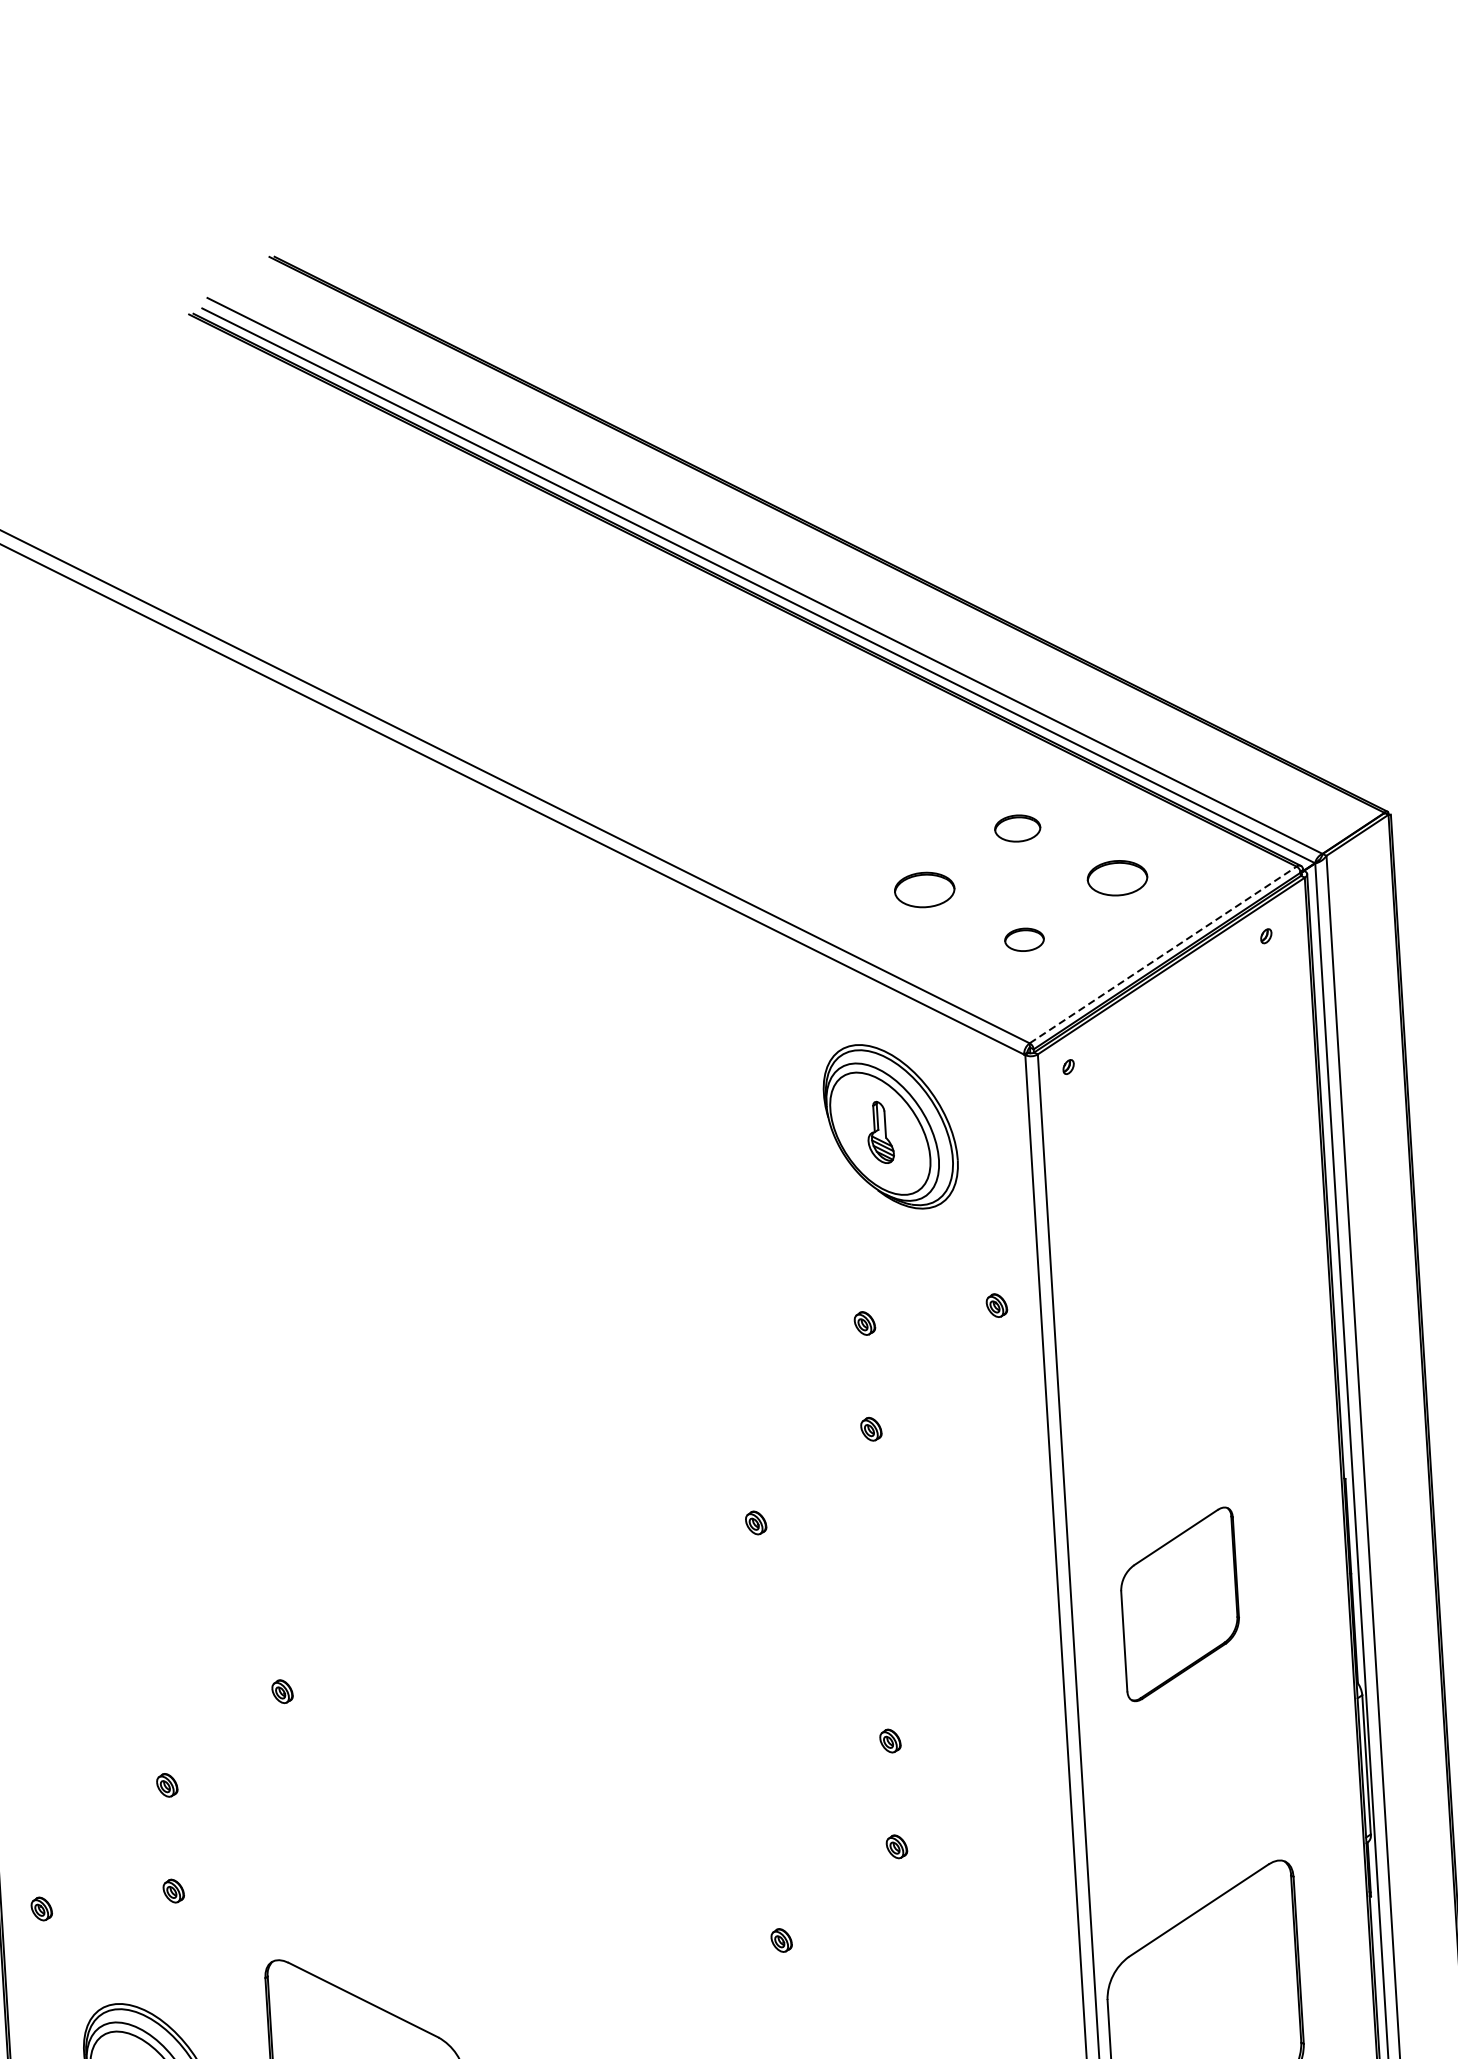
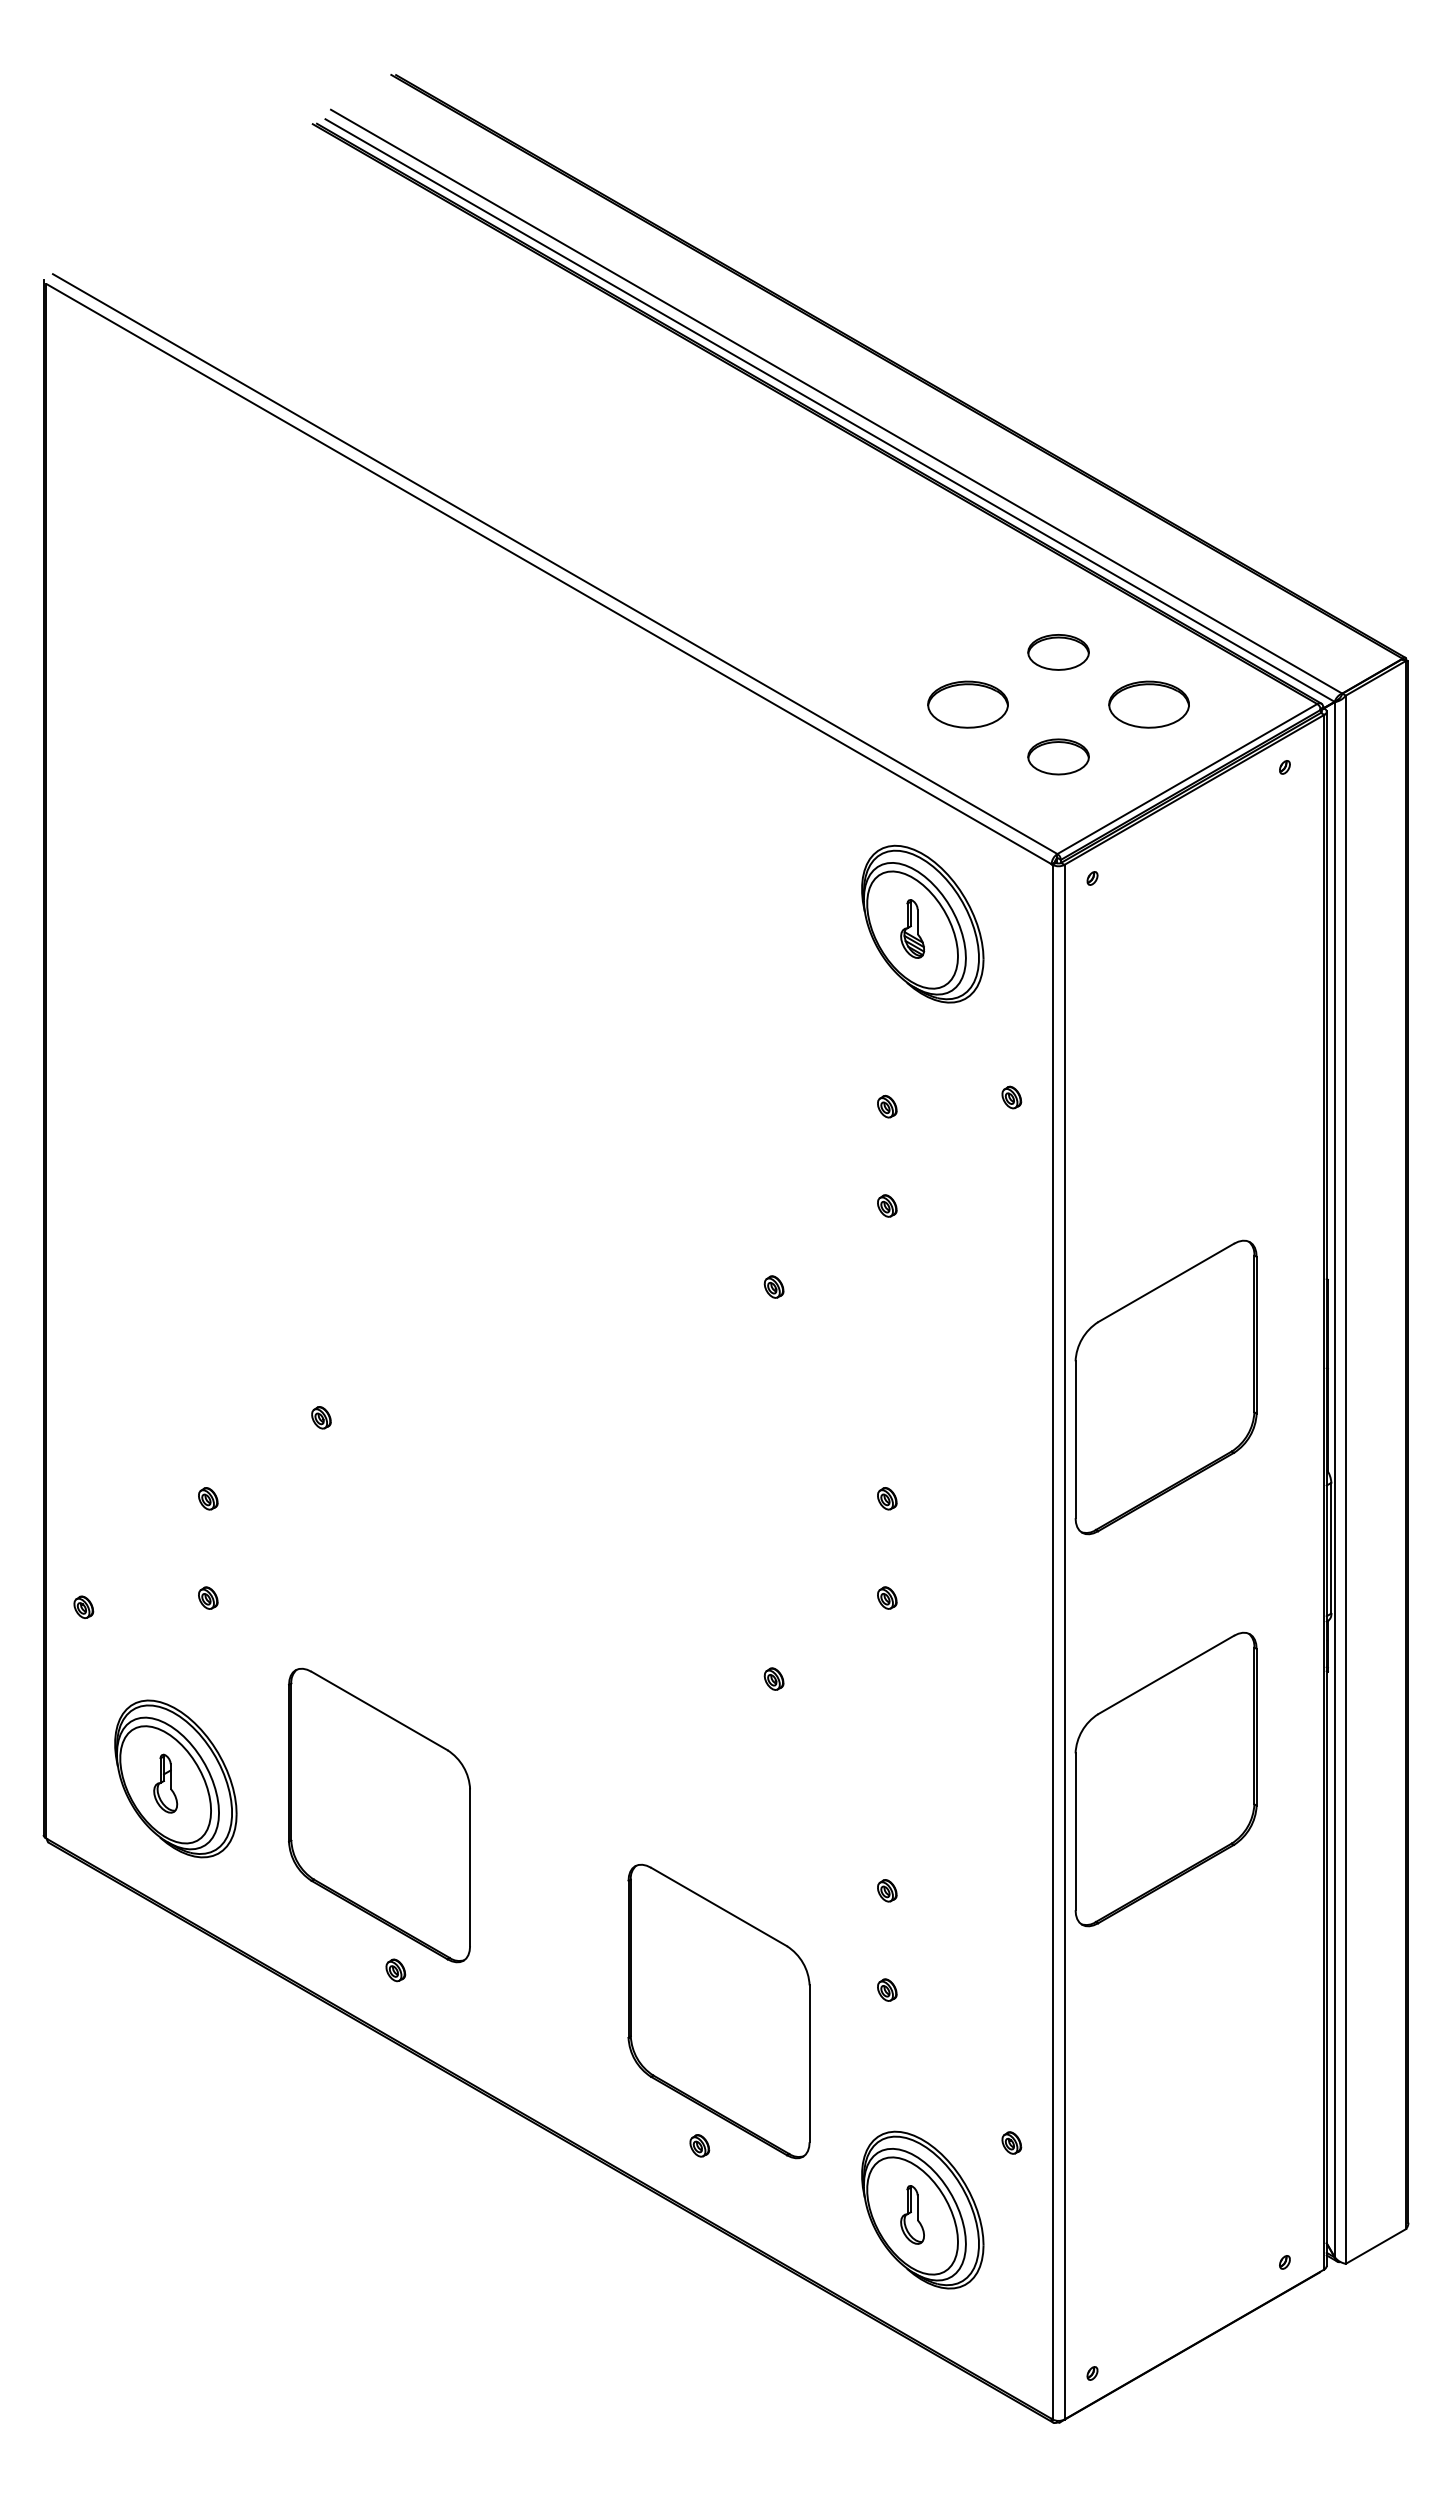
part: (1017, 828) -> (1058, 652), size x1.43
part: (1116, 878) -> (1148, 704), size x1.43
part: (924, 889) -> (967, 704), size x1.43
part: (1024, 939) -> (1058, 756), size x1.67
line: (1163, 954) -> (1187, 778), dashed -> solid
part: (1179, 1604) -> (1165, 1387), size x1.67

